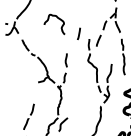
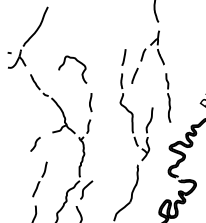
curve: (57, 18) -> (76, 61), moved
line: (78, 33) -> (123, 57), moved
curve: (25, 91) -> (35, 144), added

